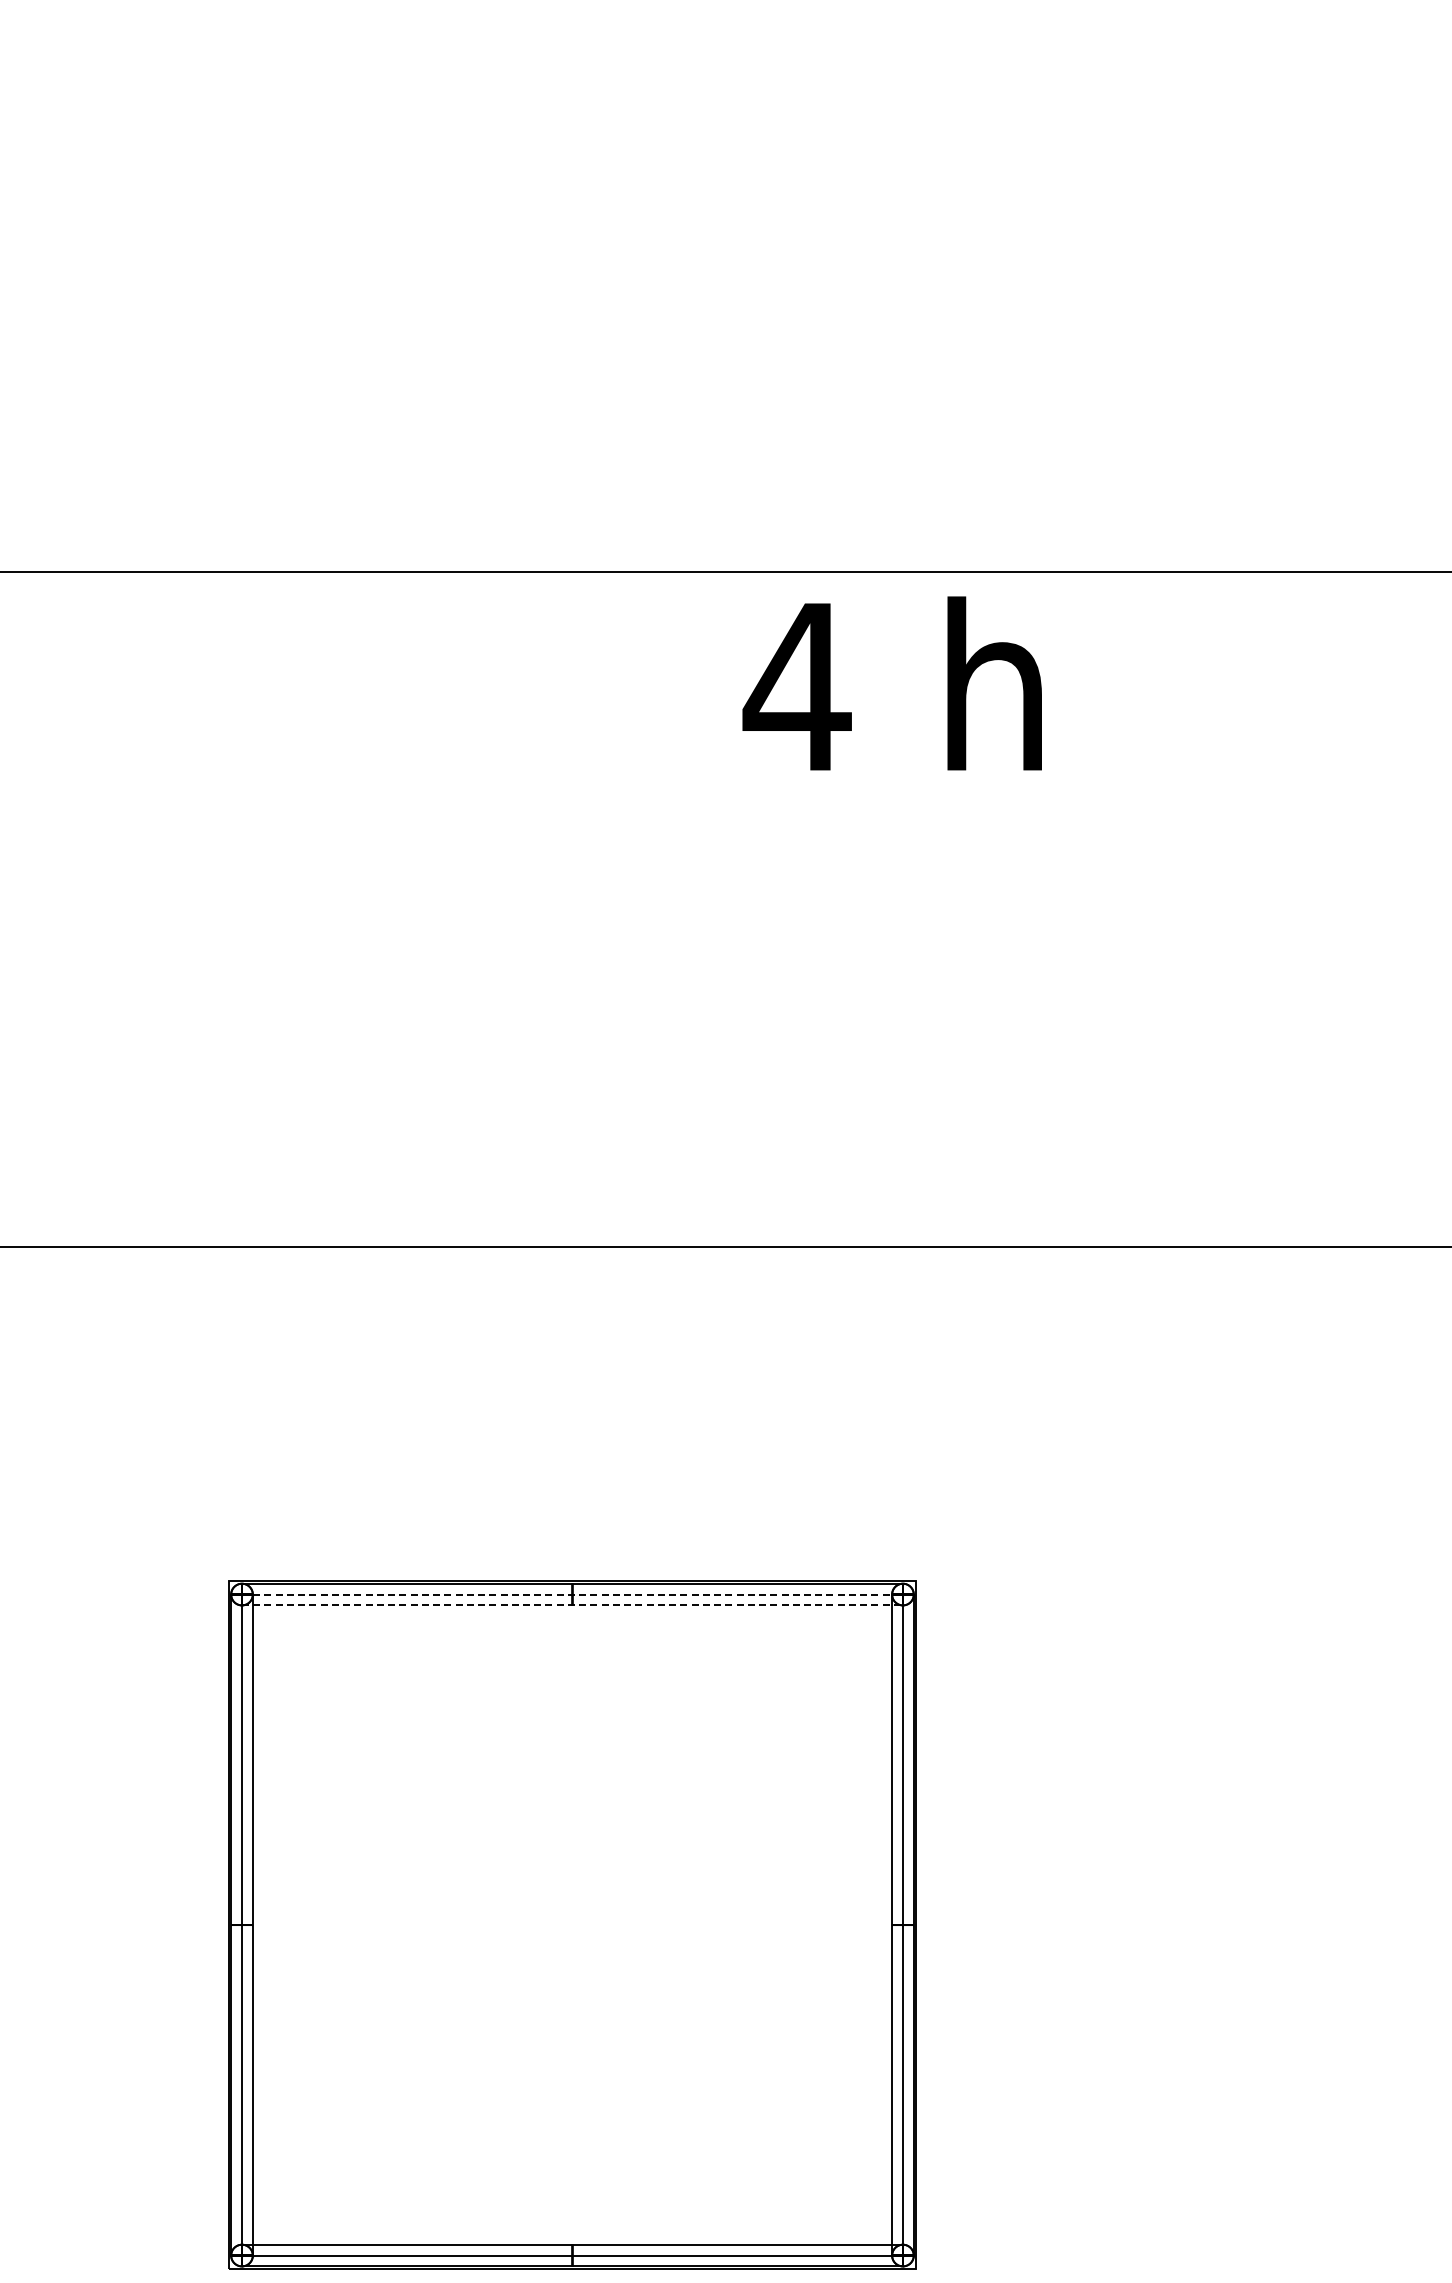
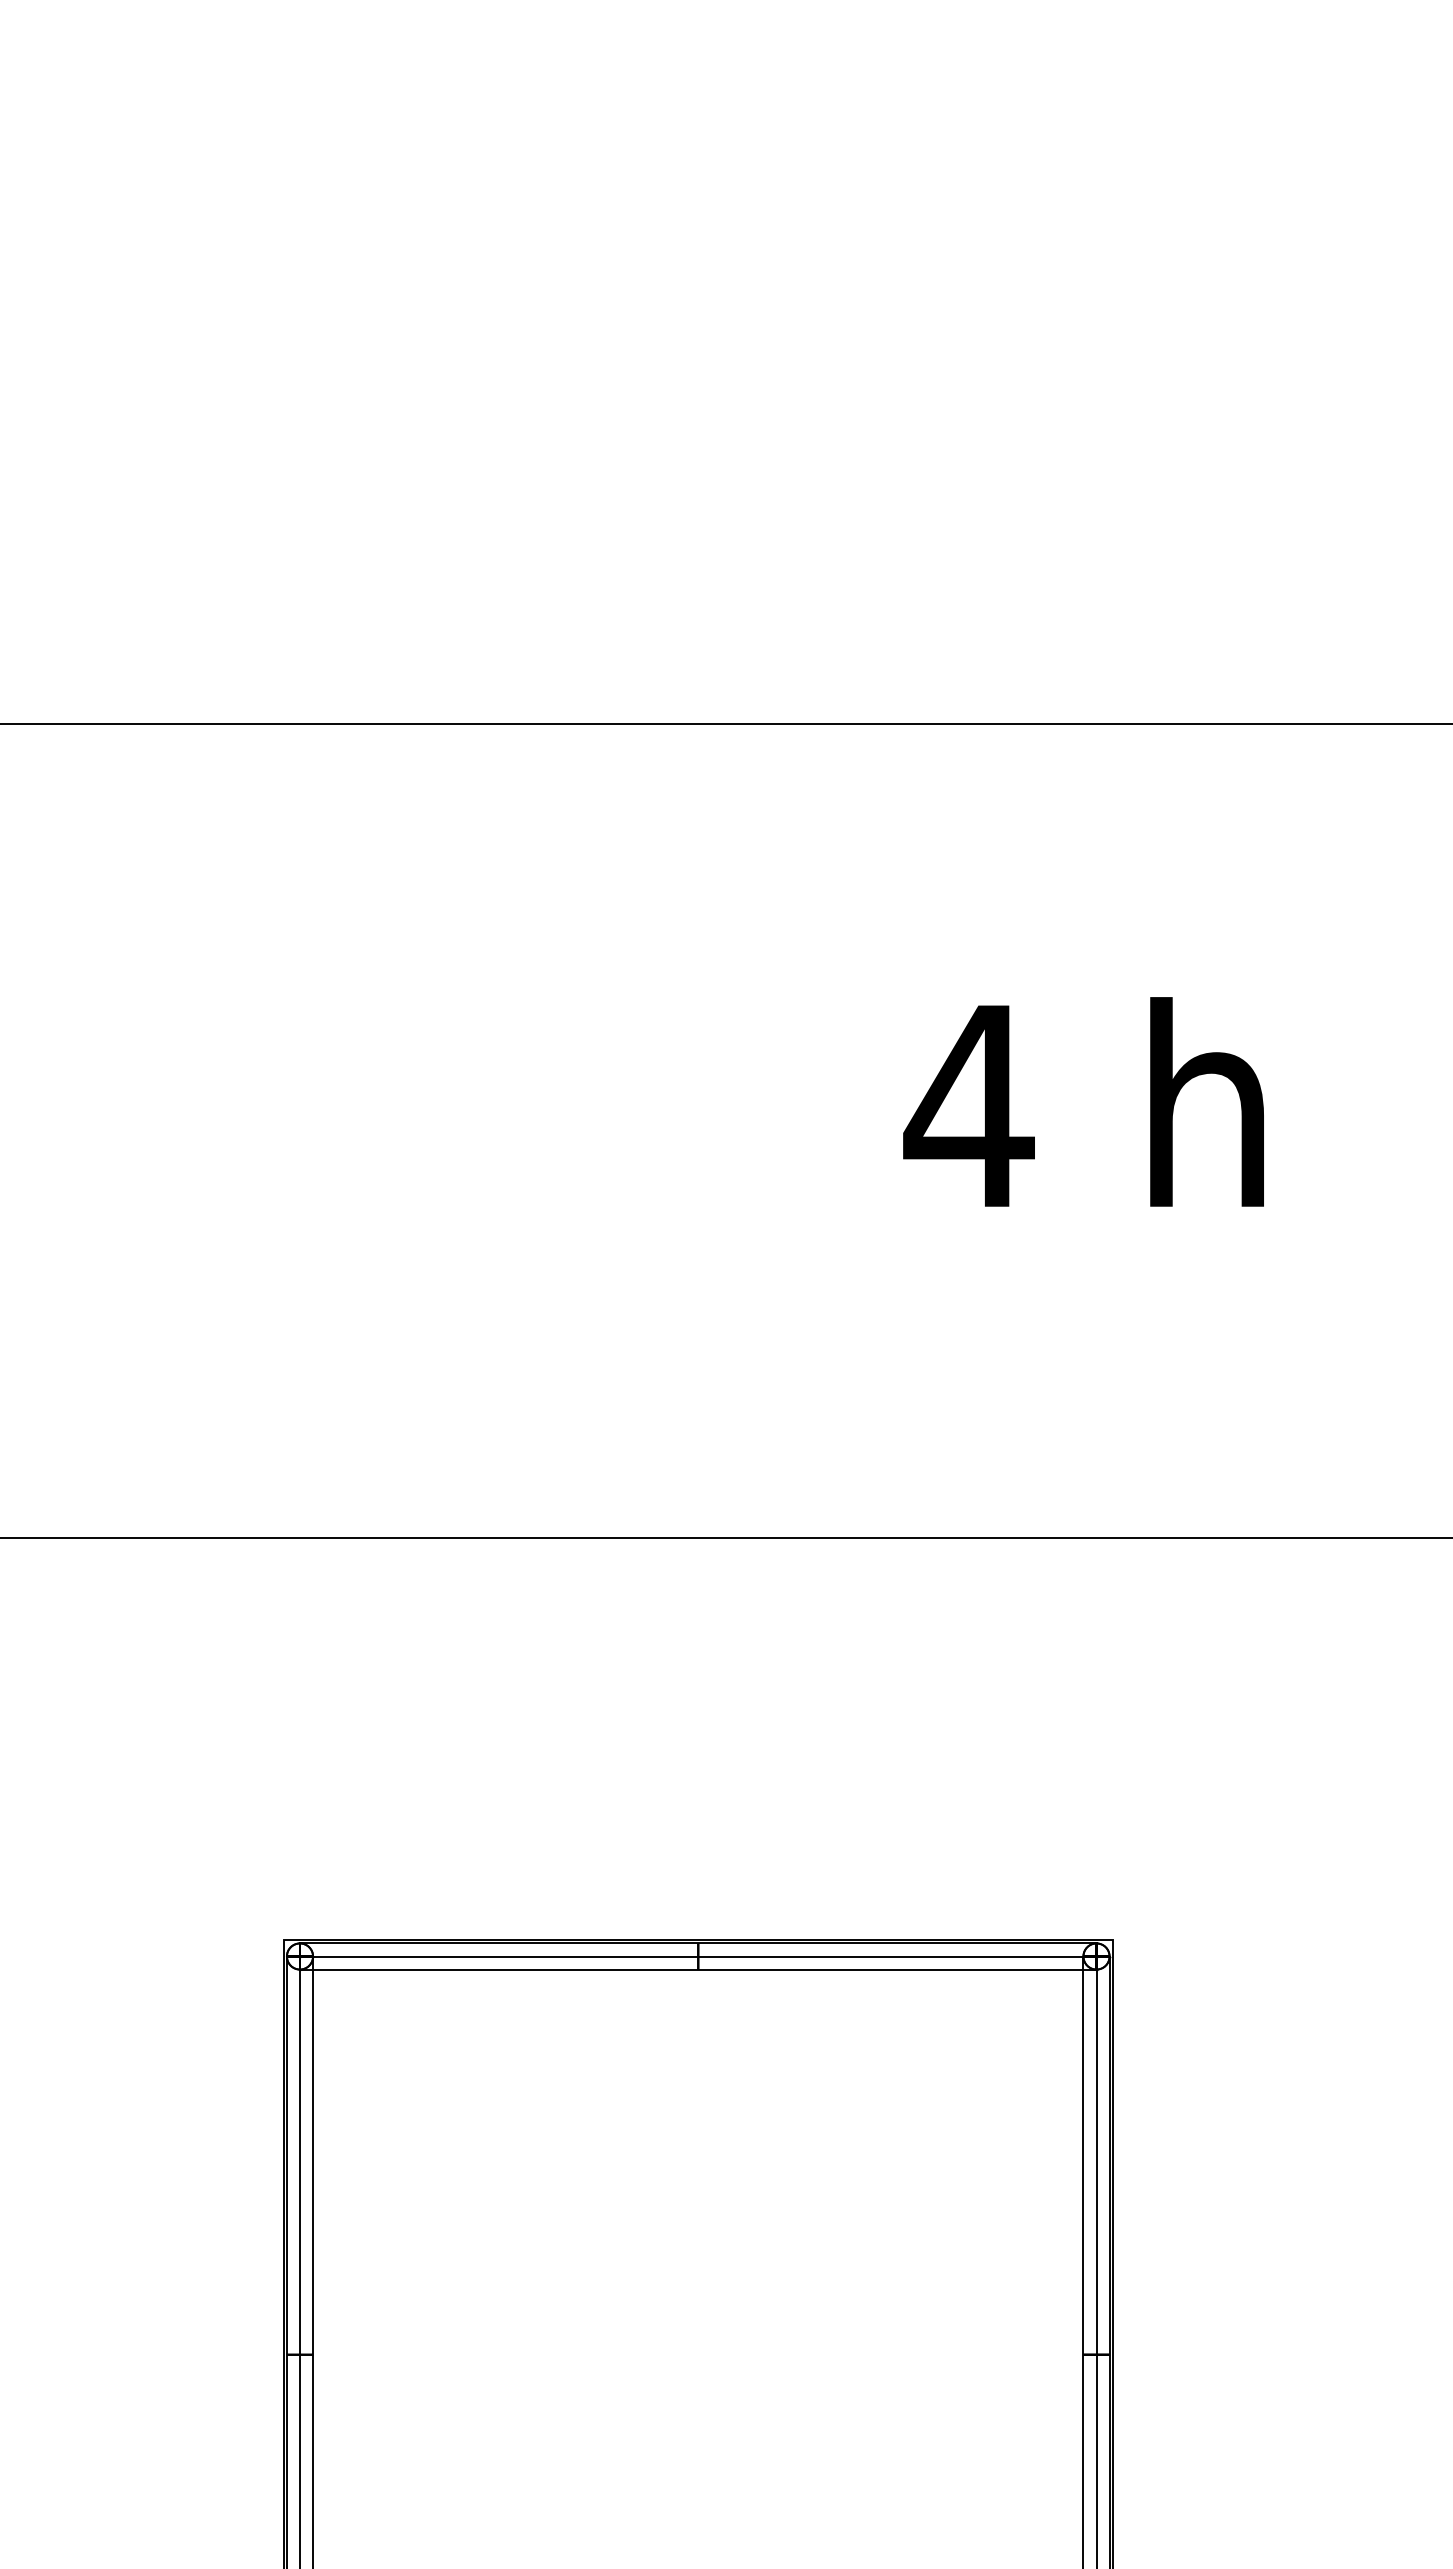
text: (891, 683) -> (1082, 1101), moved
line: (572, 1594) -> (698, 1956), dashed -> solid
line: (572, 1605) -> (698, 1969), dashed -> solid

